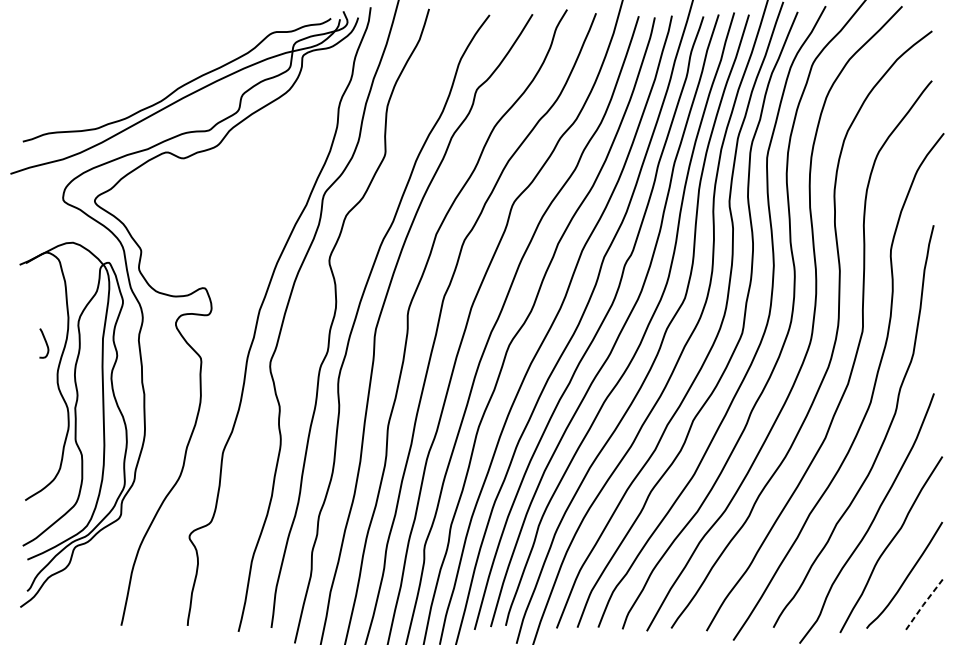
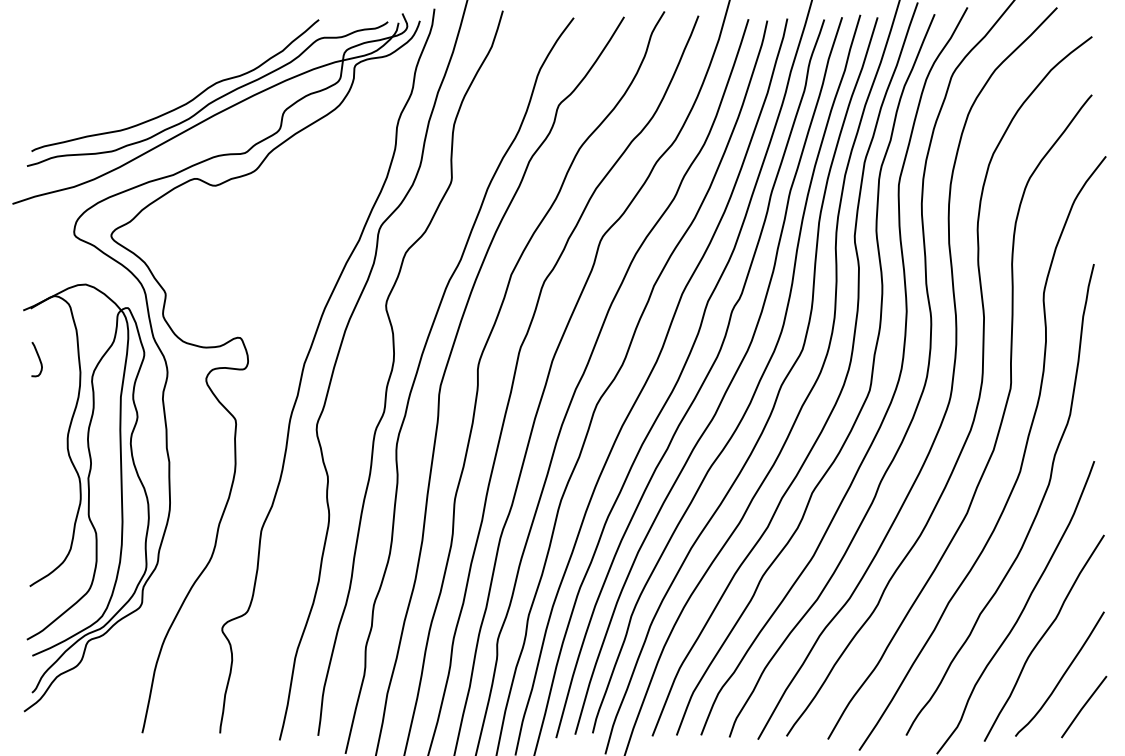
curve: (157, 88) -> (184, 103), added
curve: (45, 343) -> (38, 359), moved
line: (924, 602) -> (1083, 706), dashed -> solid

